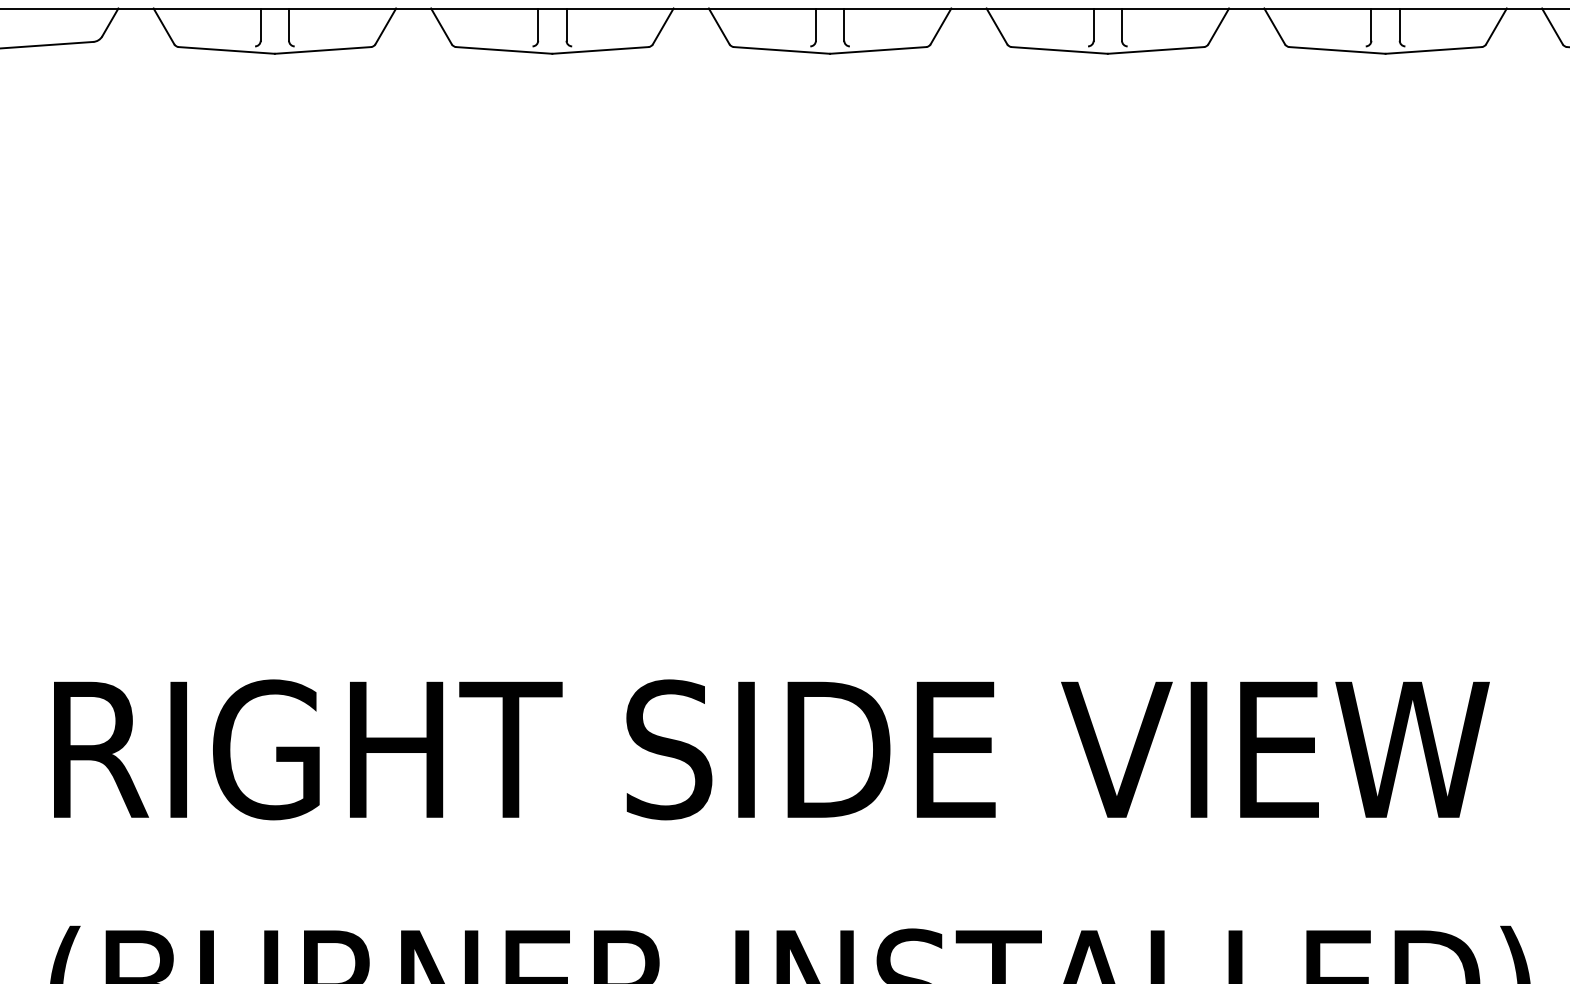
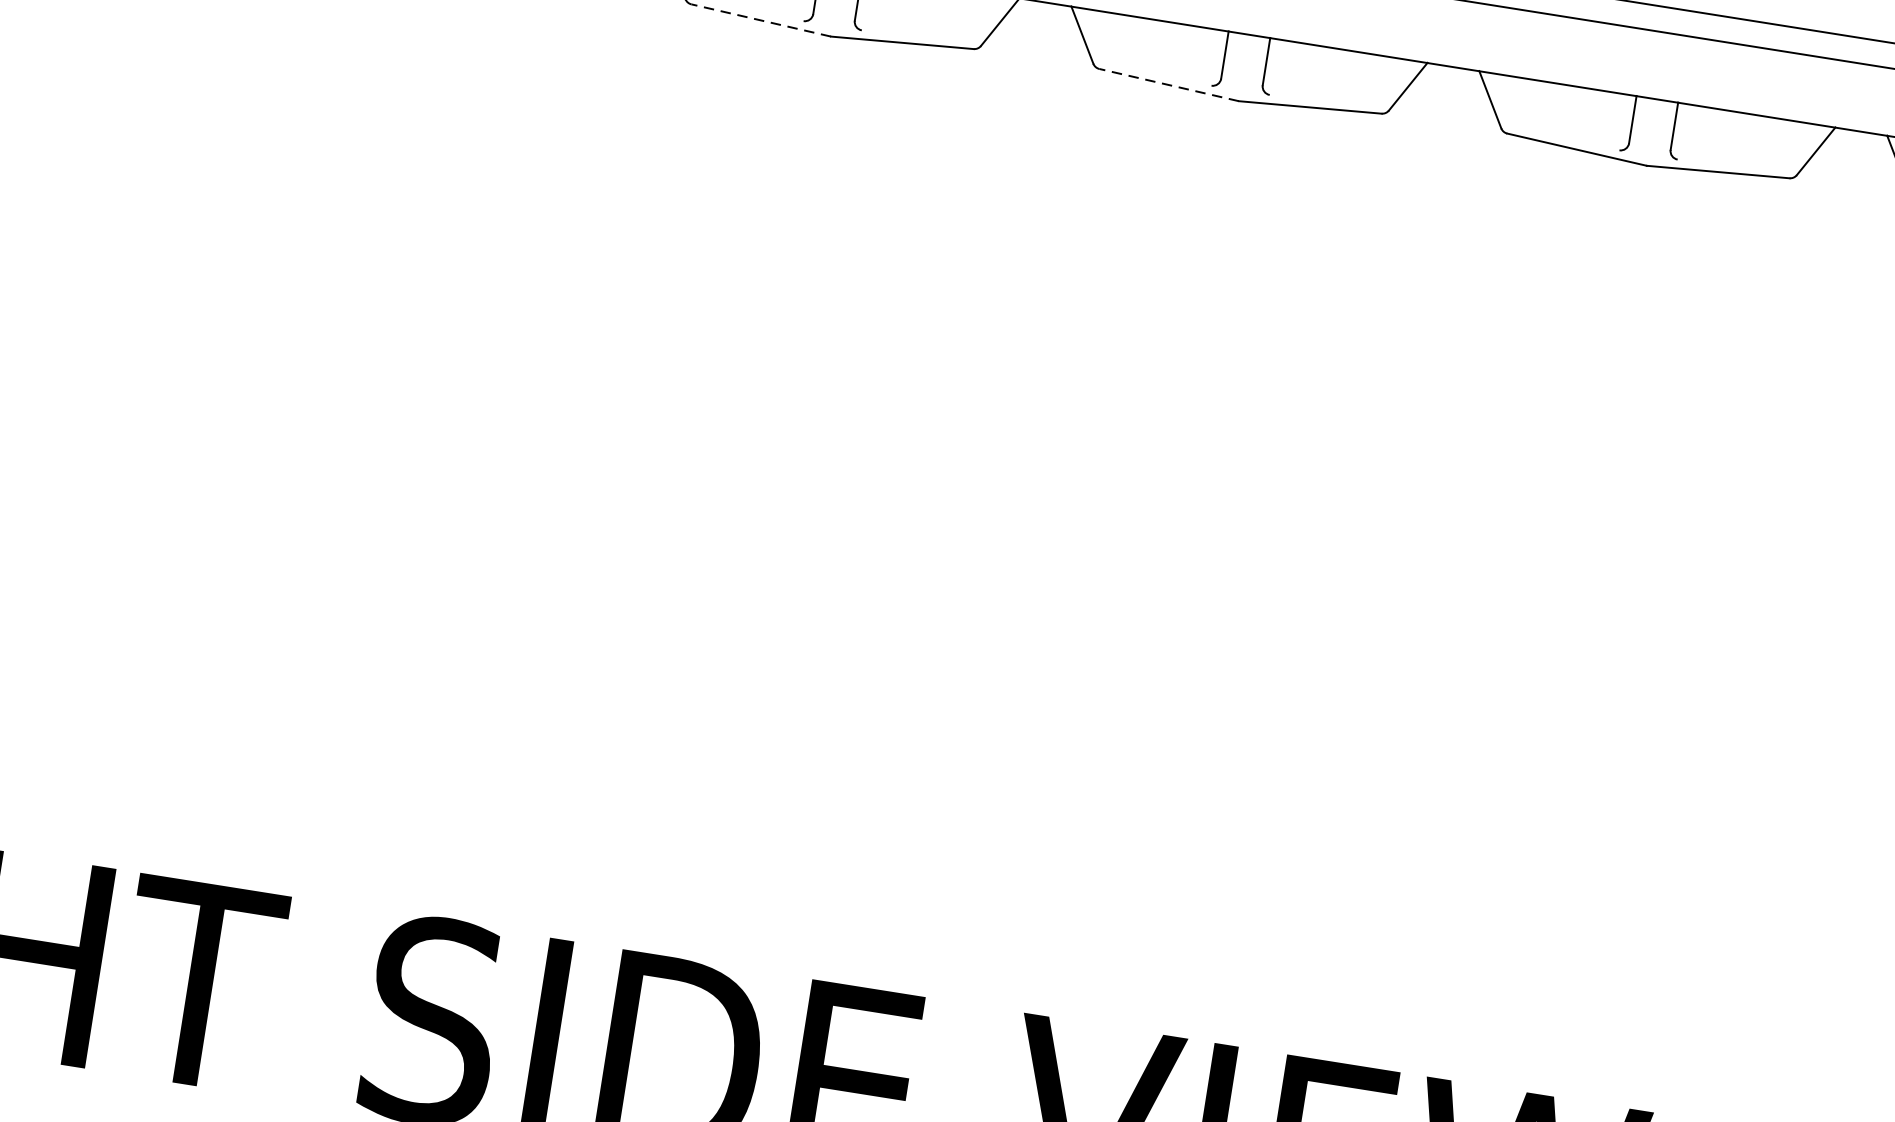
line: (781, 50) -> (760, 20), solid -> dashed
line: (1059, 50) -> (1168, 85), solid -> dashed

